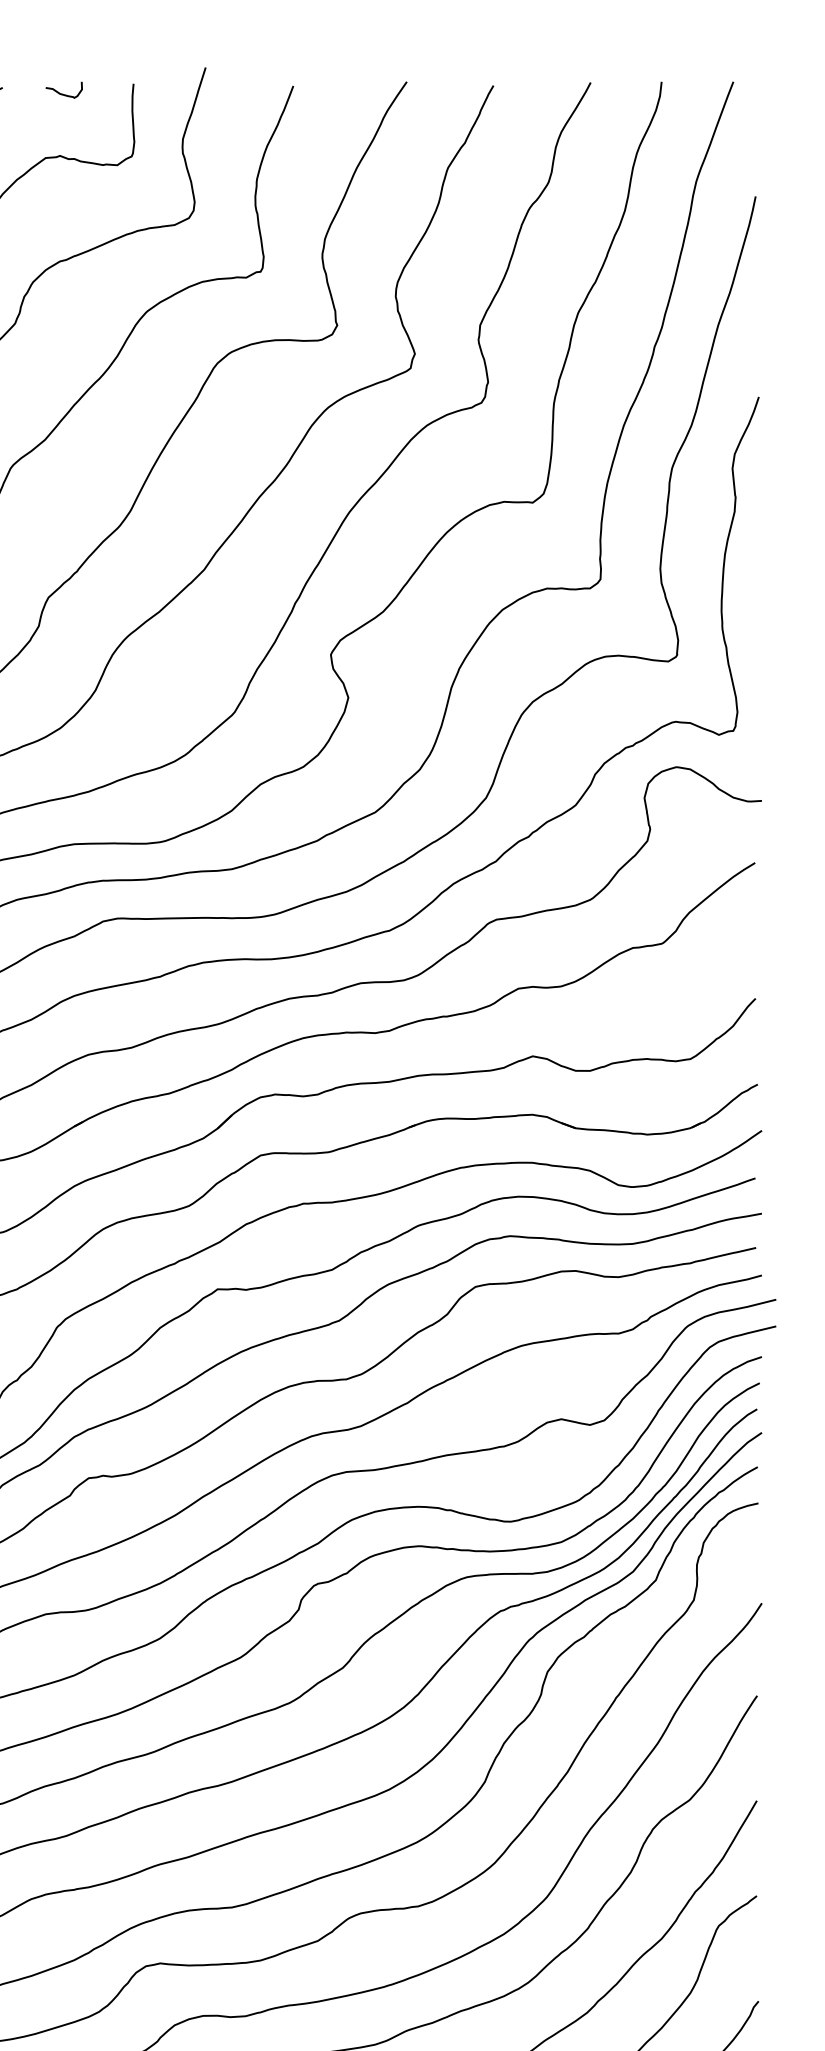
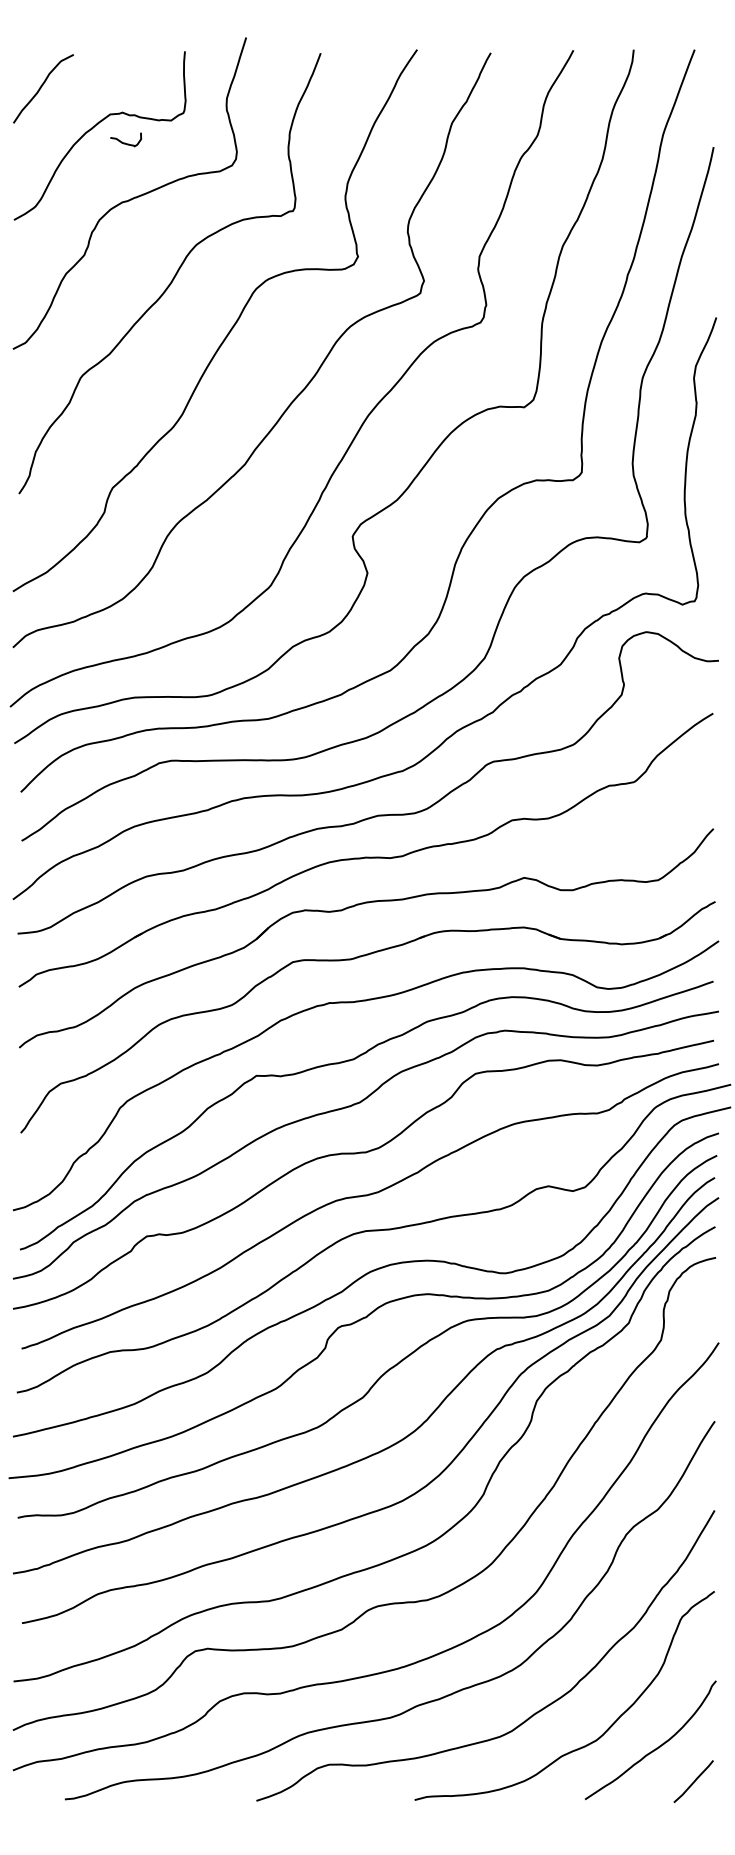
curve: (63, 93) -> (125, 142), moved

